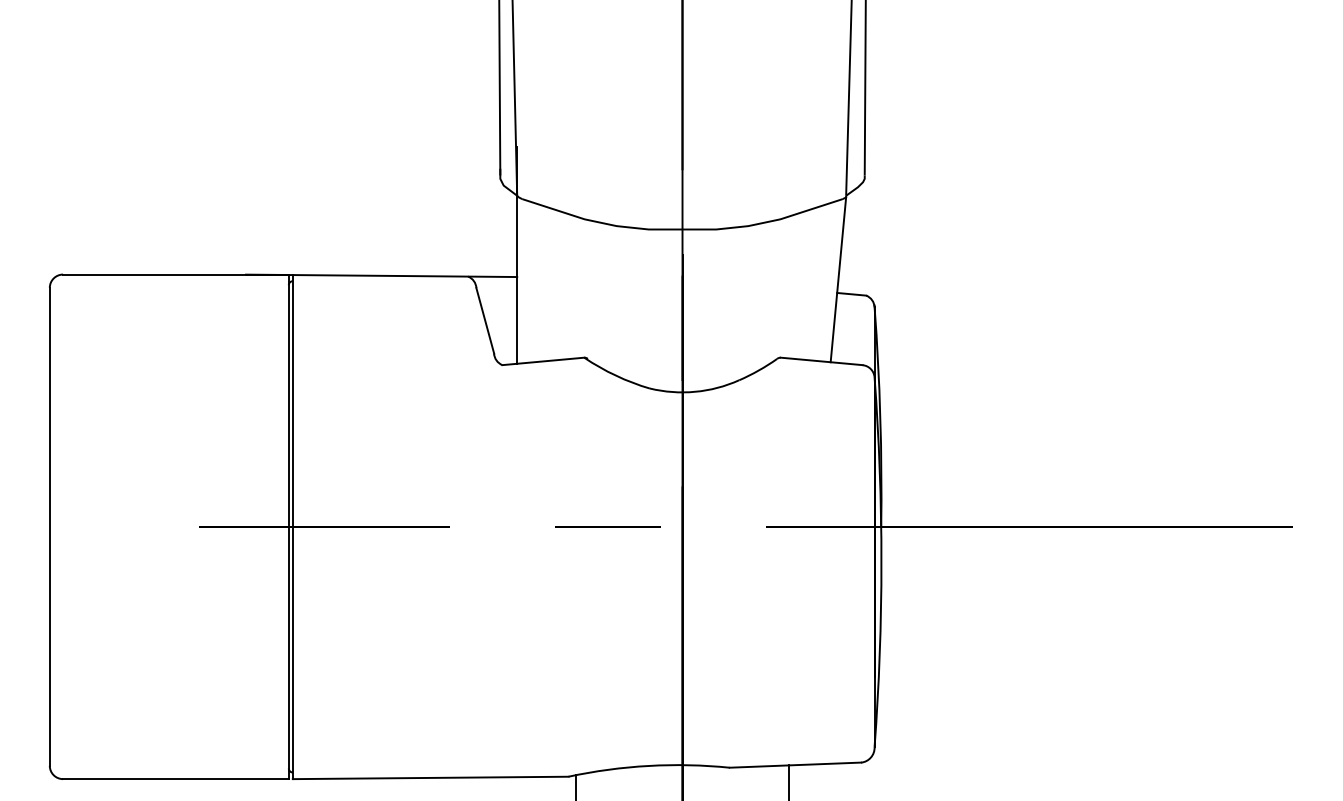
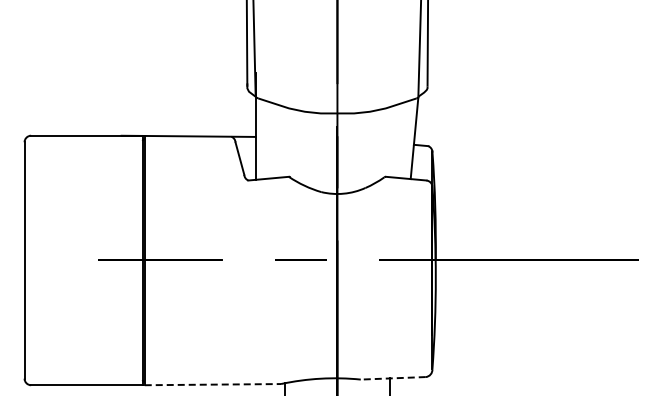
line: (793, 765) -> (392, 378), solid -> dashed
line: (431, 777) -> (213, 384), solid -> dashed

